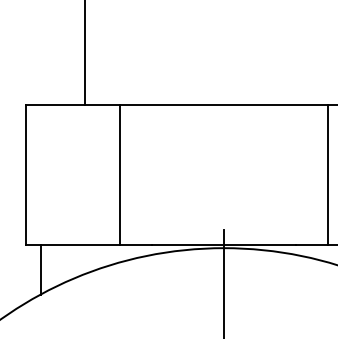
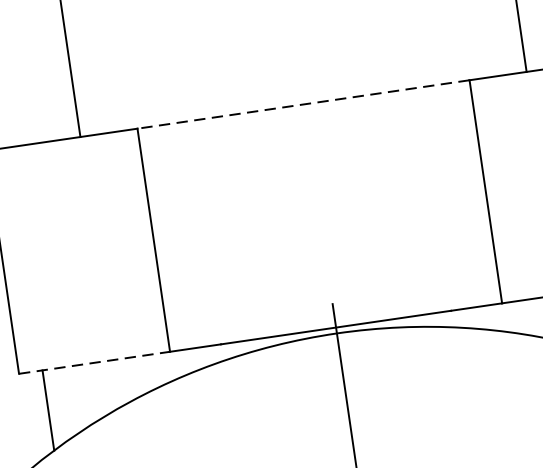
line: (223, 105) -> (302, 105), solid -> dashed
line: (73, 244) -> (95, 362), solid -> dashed

